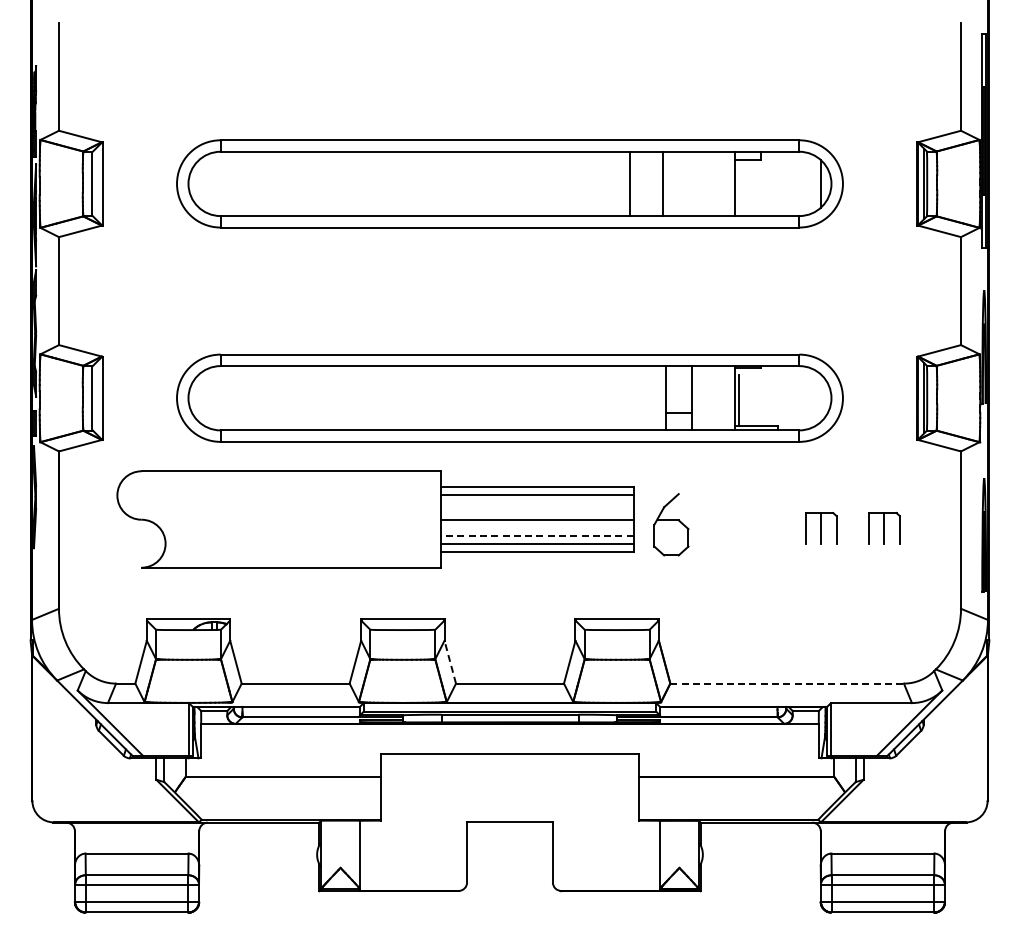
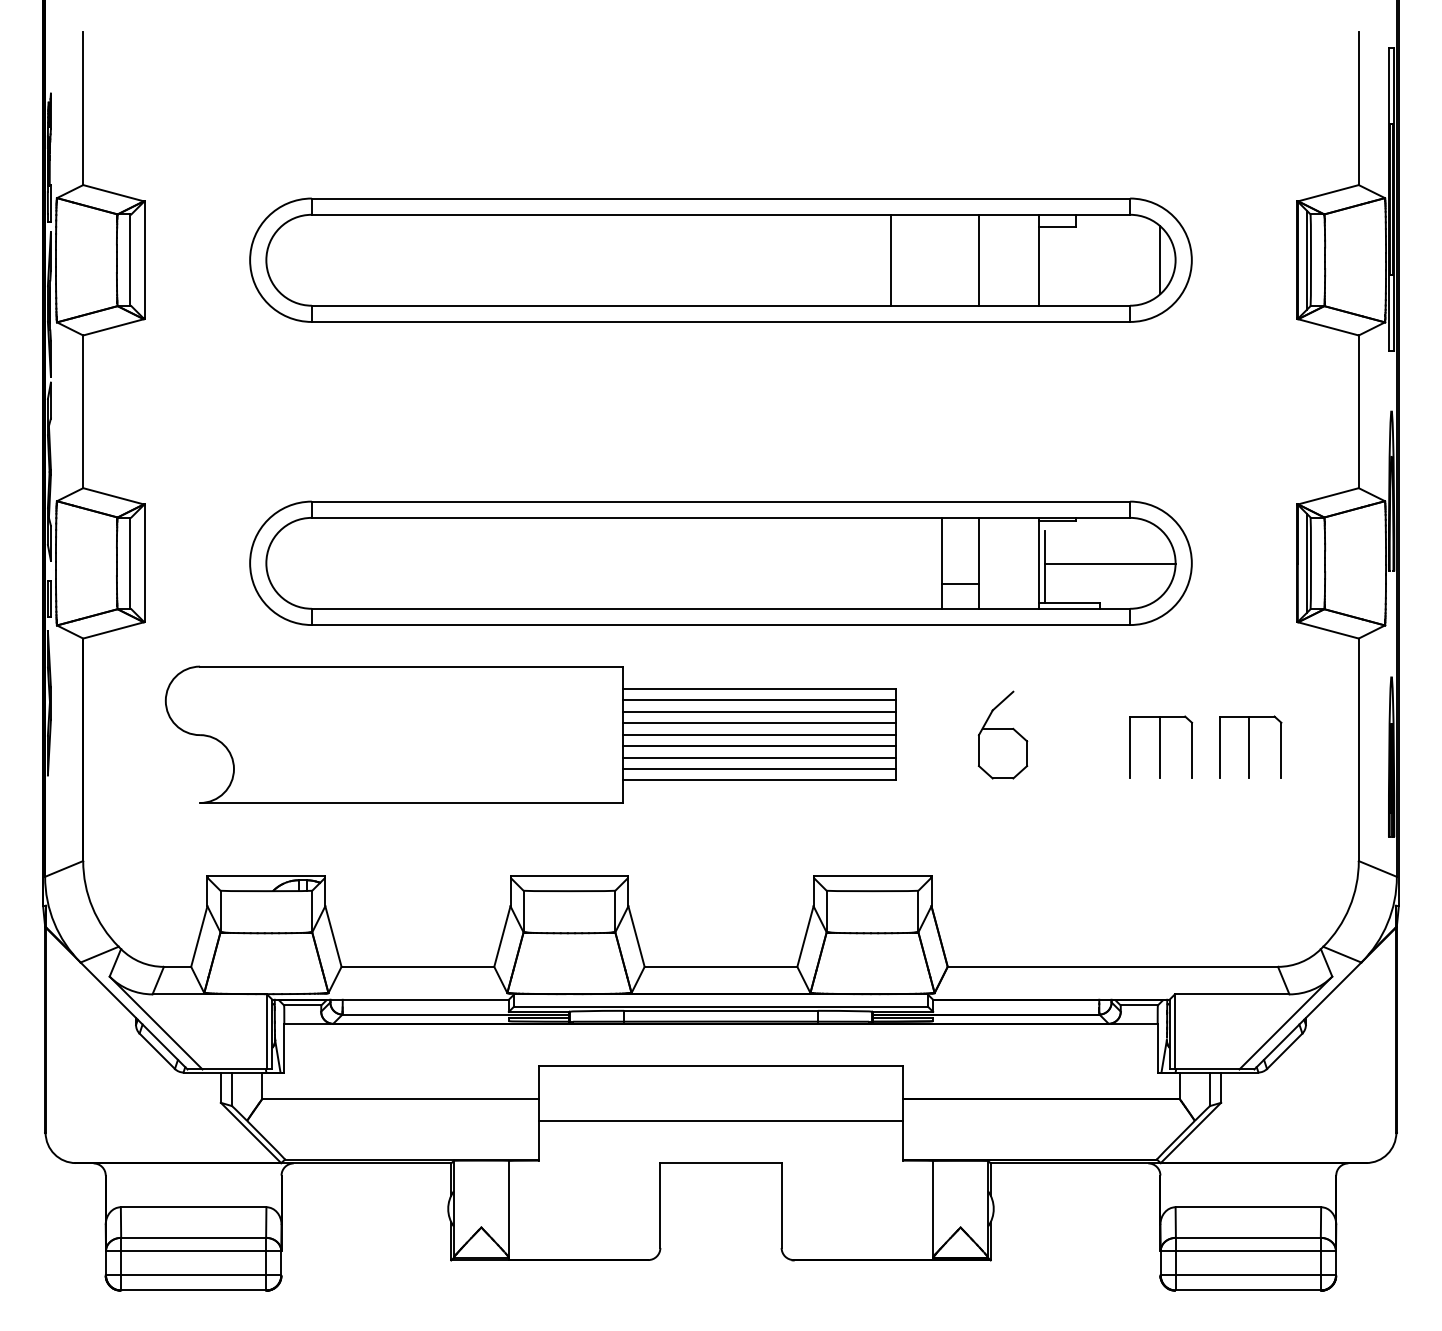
line: (663, 183) -> (979, 259), moved
line: (785, 398) -> (1110, 563), added
line: (536, 503) -> (758, 712), added
line: (536, 511) -> (758, 723), added
part: (671, 524) -> (1003, 734), moved
line: (536, 527) -> (758, 746), added
part: (821, 527) -> (1161, 746), size x1.43
part: (884, 527) -> (1250, 746), size x1.43
line: (536, 535) -> (758, 757), dashed -> solid
line: (450, 661) -> (636, 935), dashed -> solid
line: (787, 683) -> (1113, 966), dashed -> solid
line: (509, 792) -> (720, 1120), added

